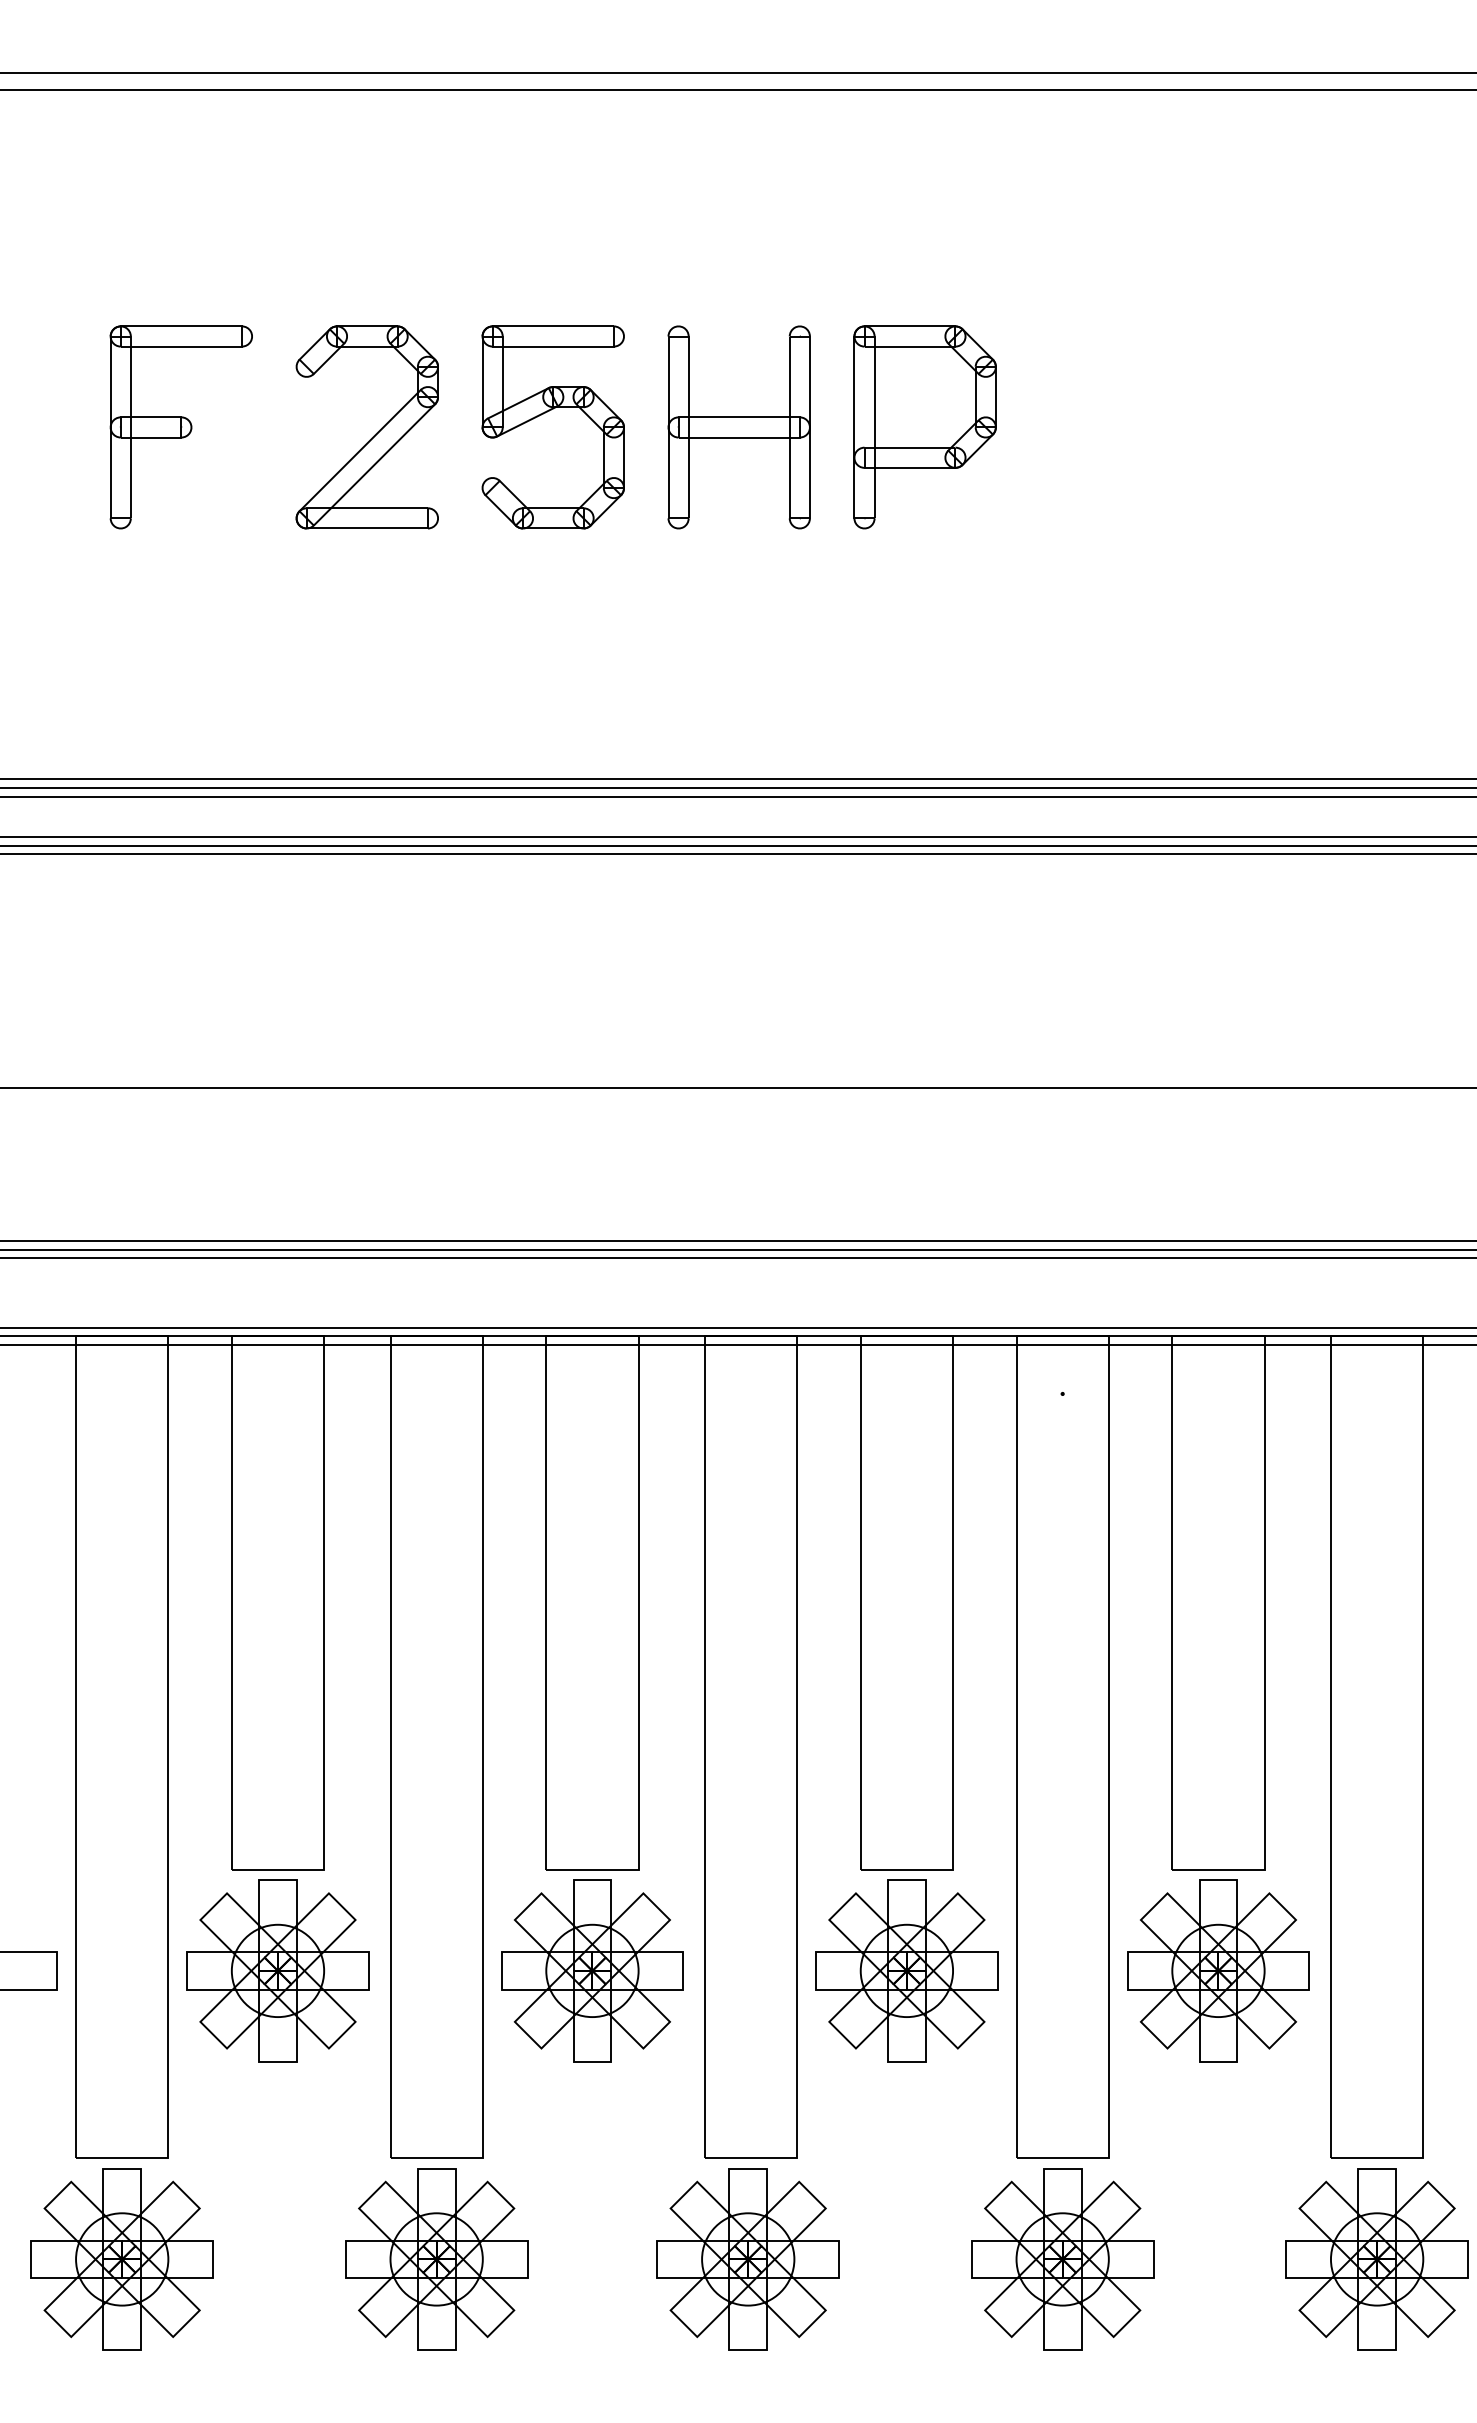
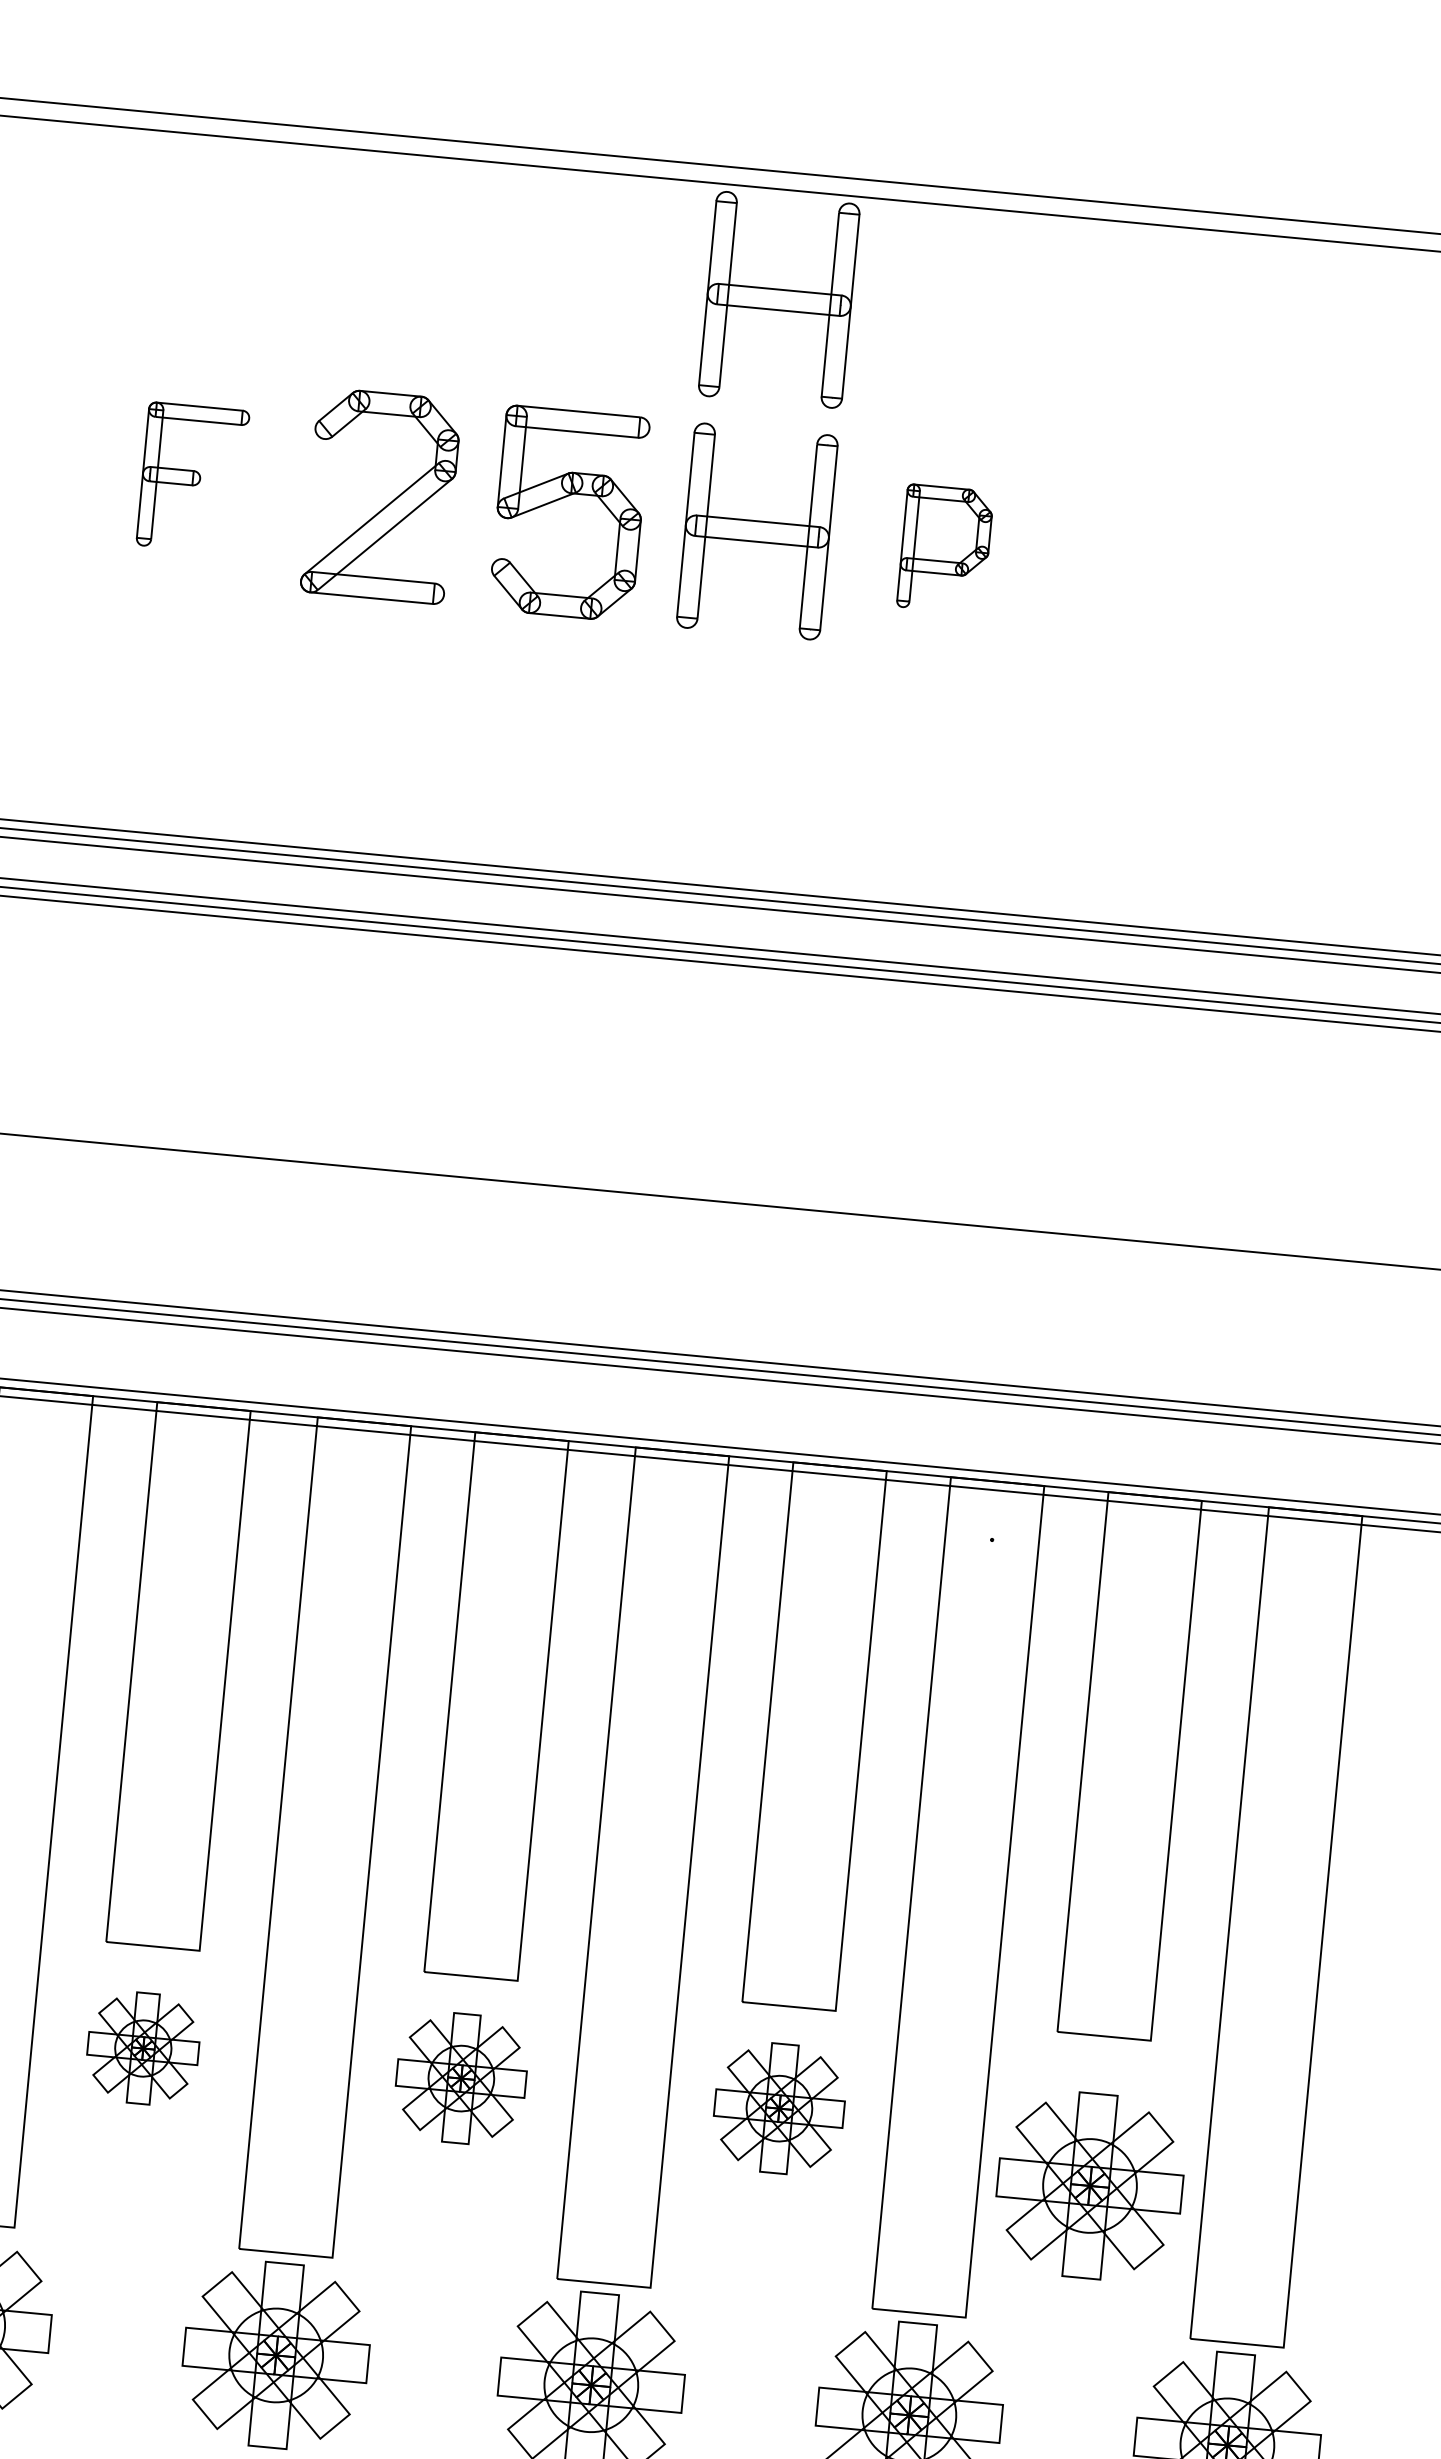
part: (738, 198) -> (778, 299), added
part: (180, 427) -> (192, 478), size x0.7
part: (924, 427) -> (944, 549), size x0.6
part: (277, 1970) -> (142, 2048), size x0.6
part: (592, 1970) -> (461, 2078), size x0.7
part: (906, 1970) -> (779, 2108), size x0.7
part: (1218, 1970) -> (1090, 2185), moved

